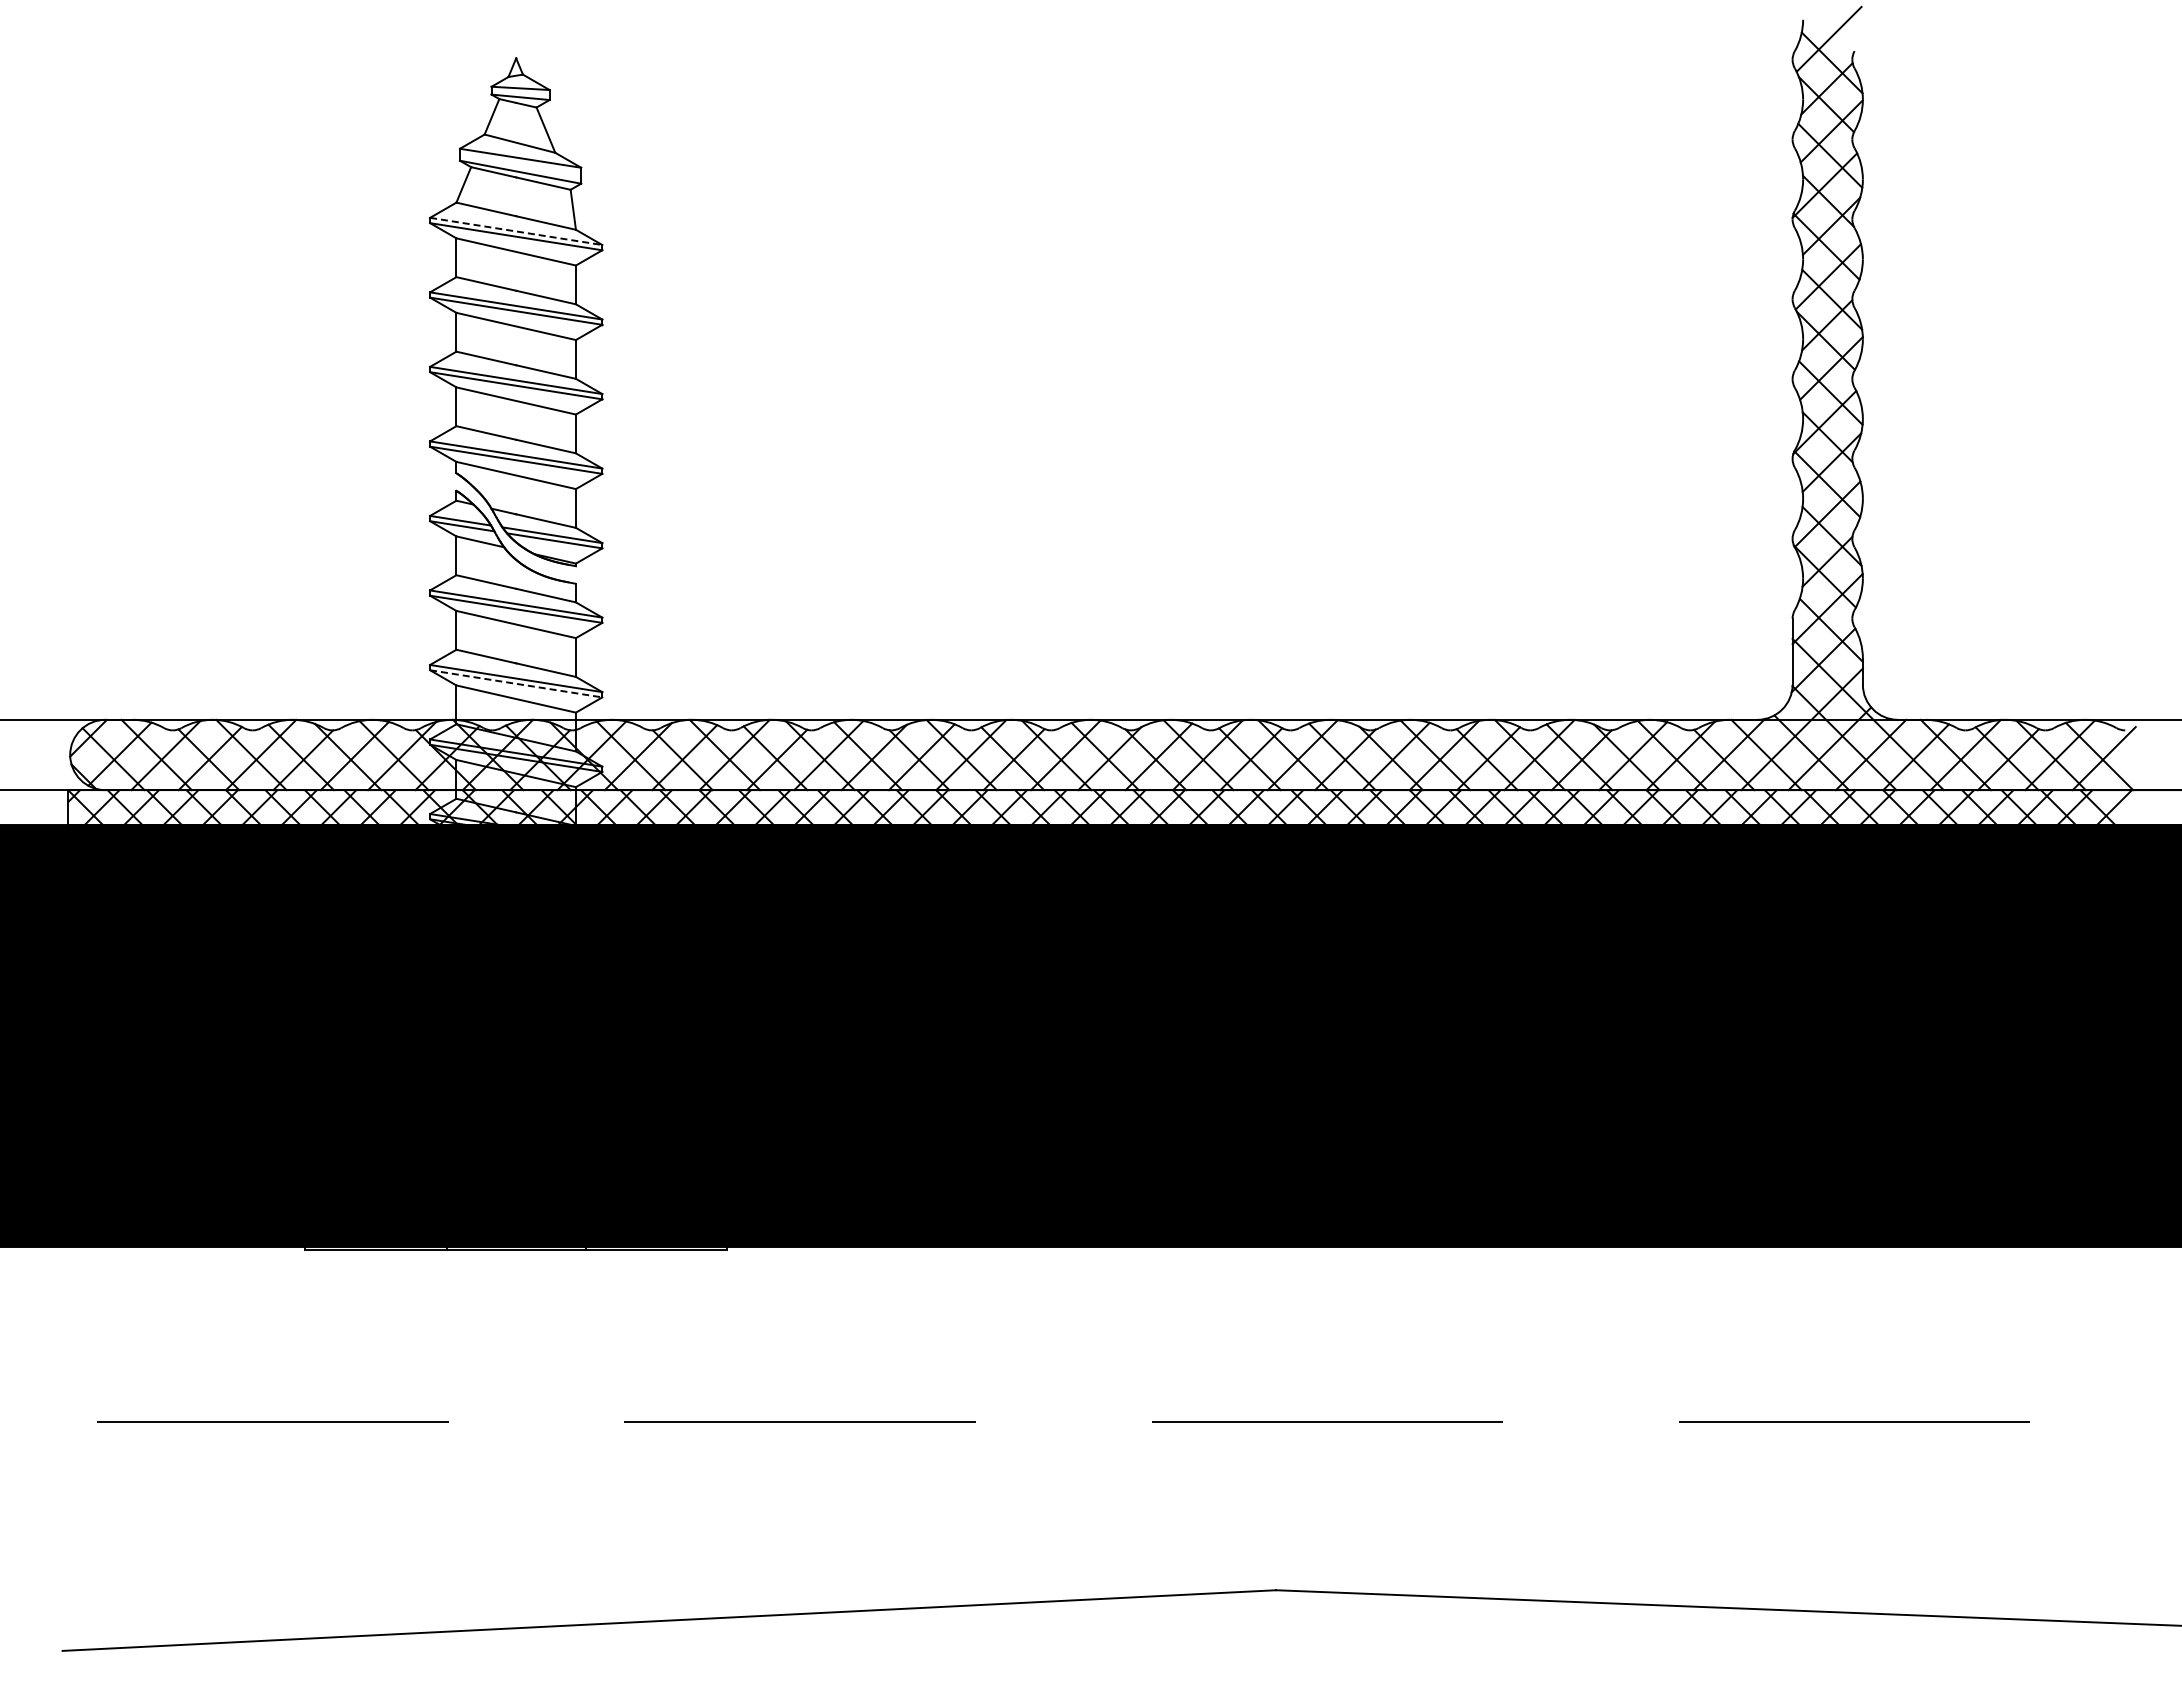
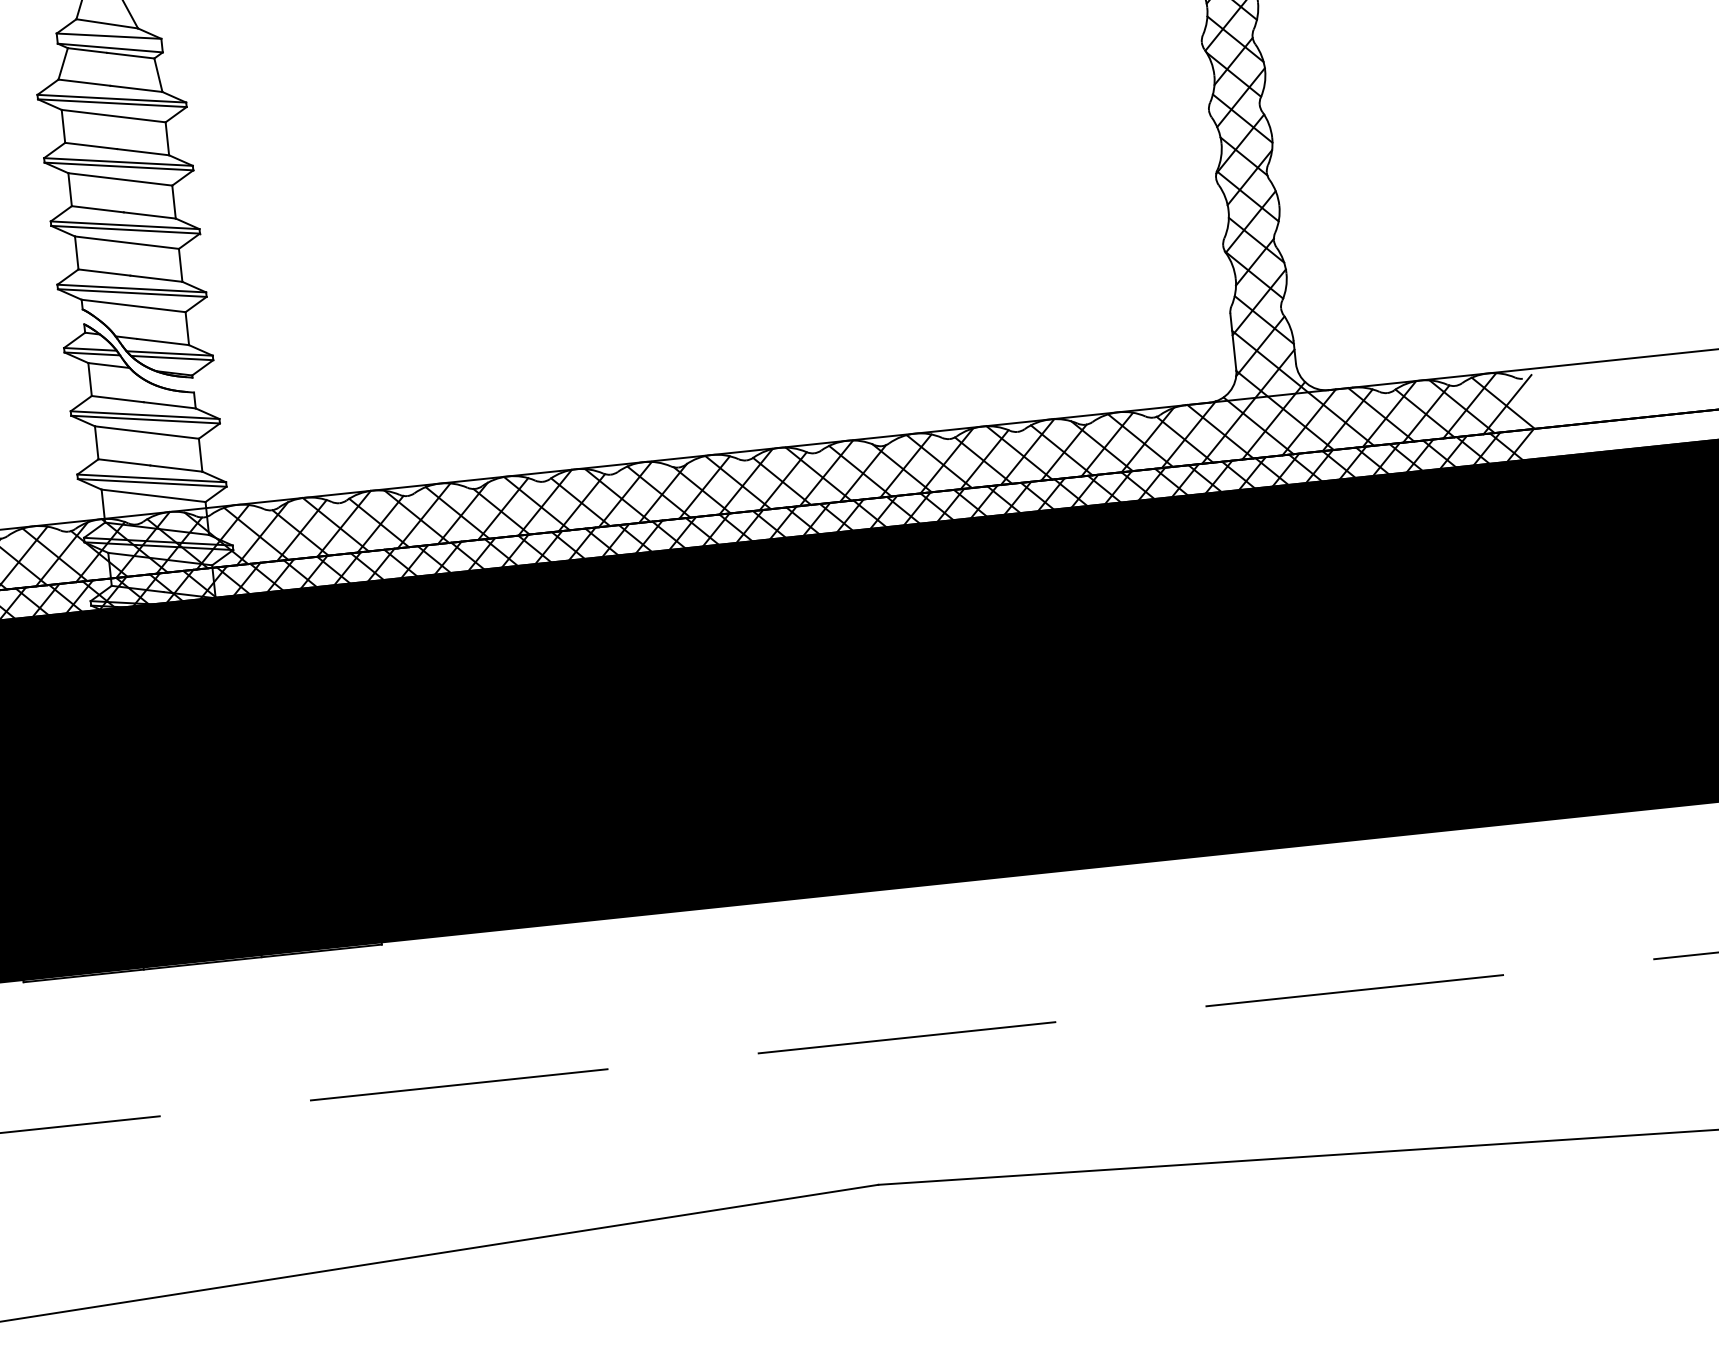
line: (516, 231) -> (112, 98), dashed -> solid
line: (516, 683) -> (152, 482), dashed -> solid

